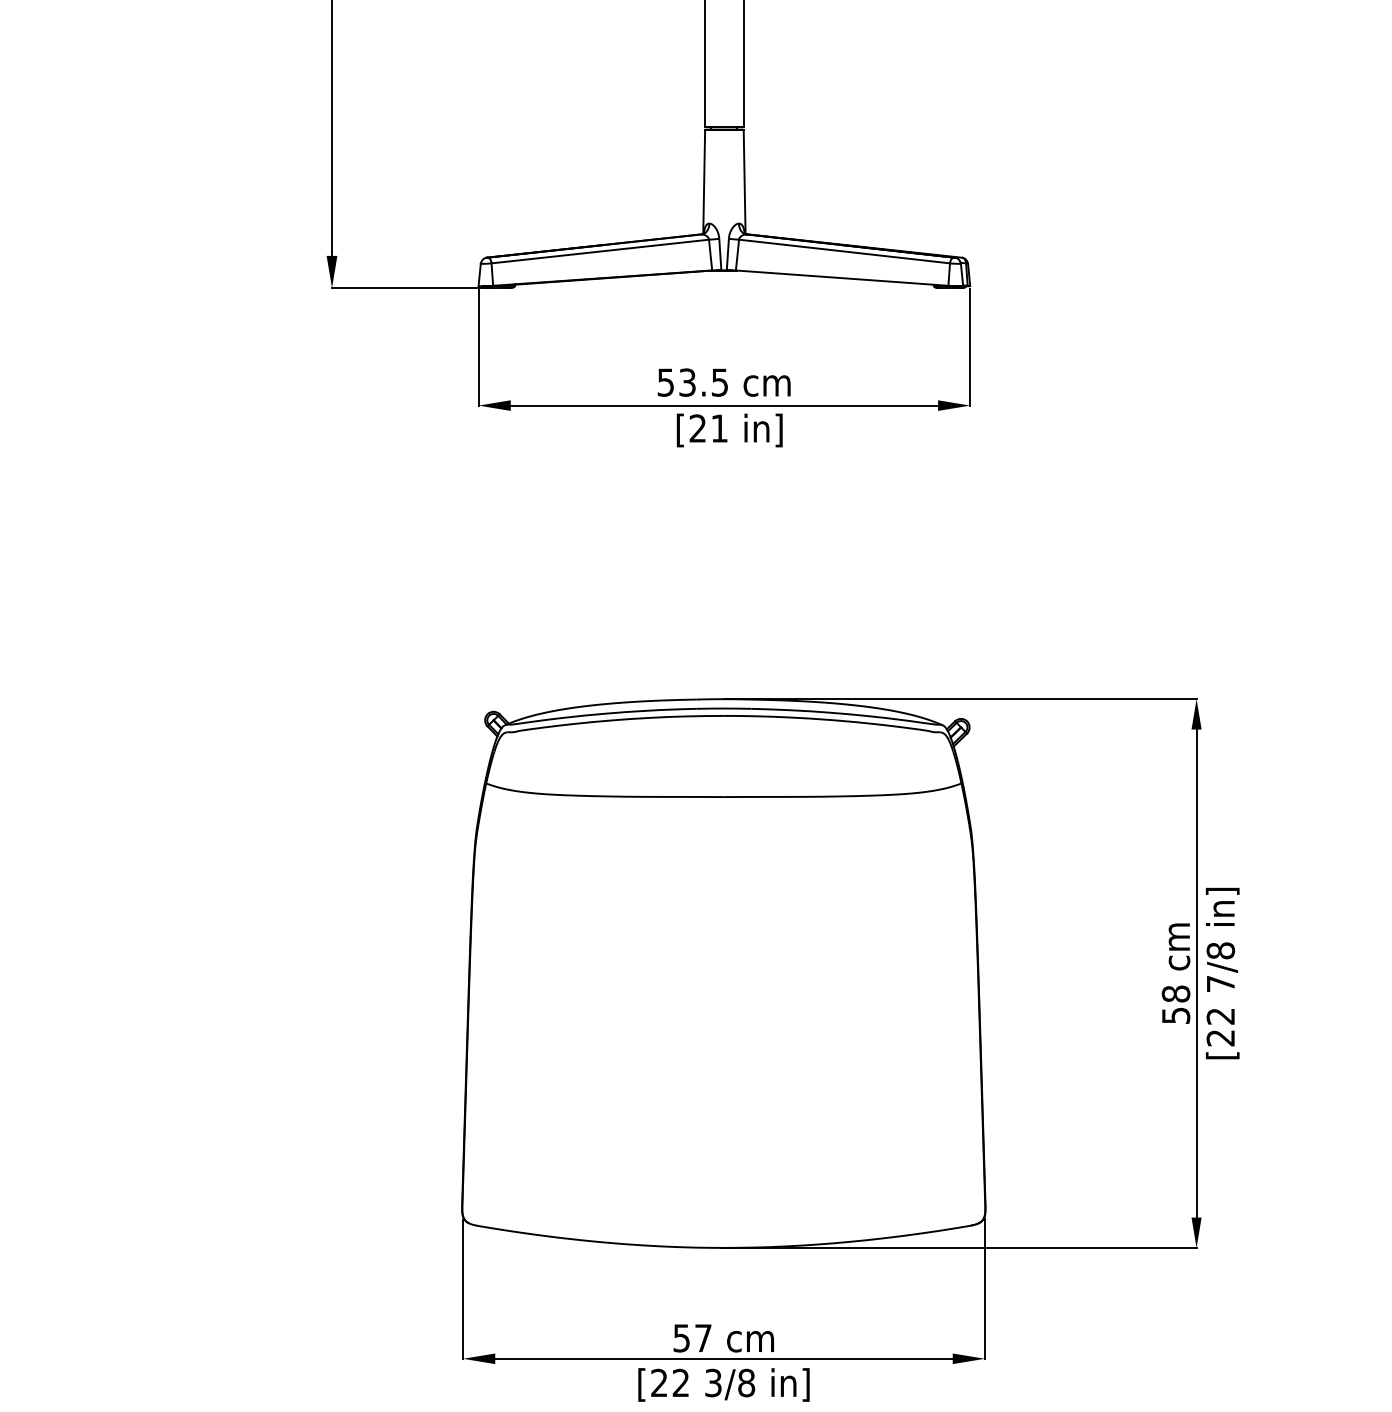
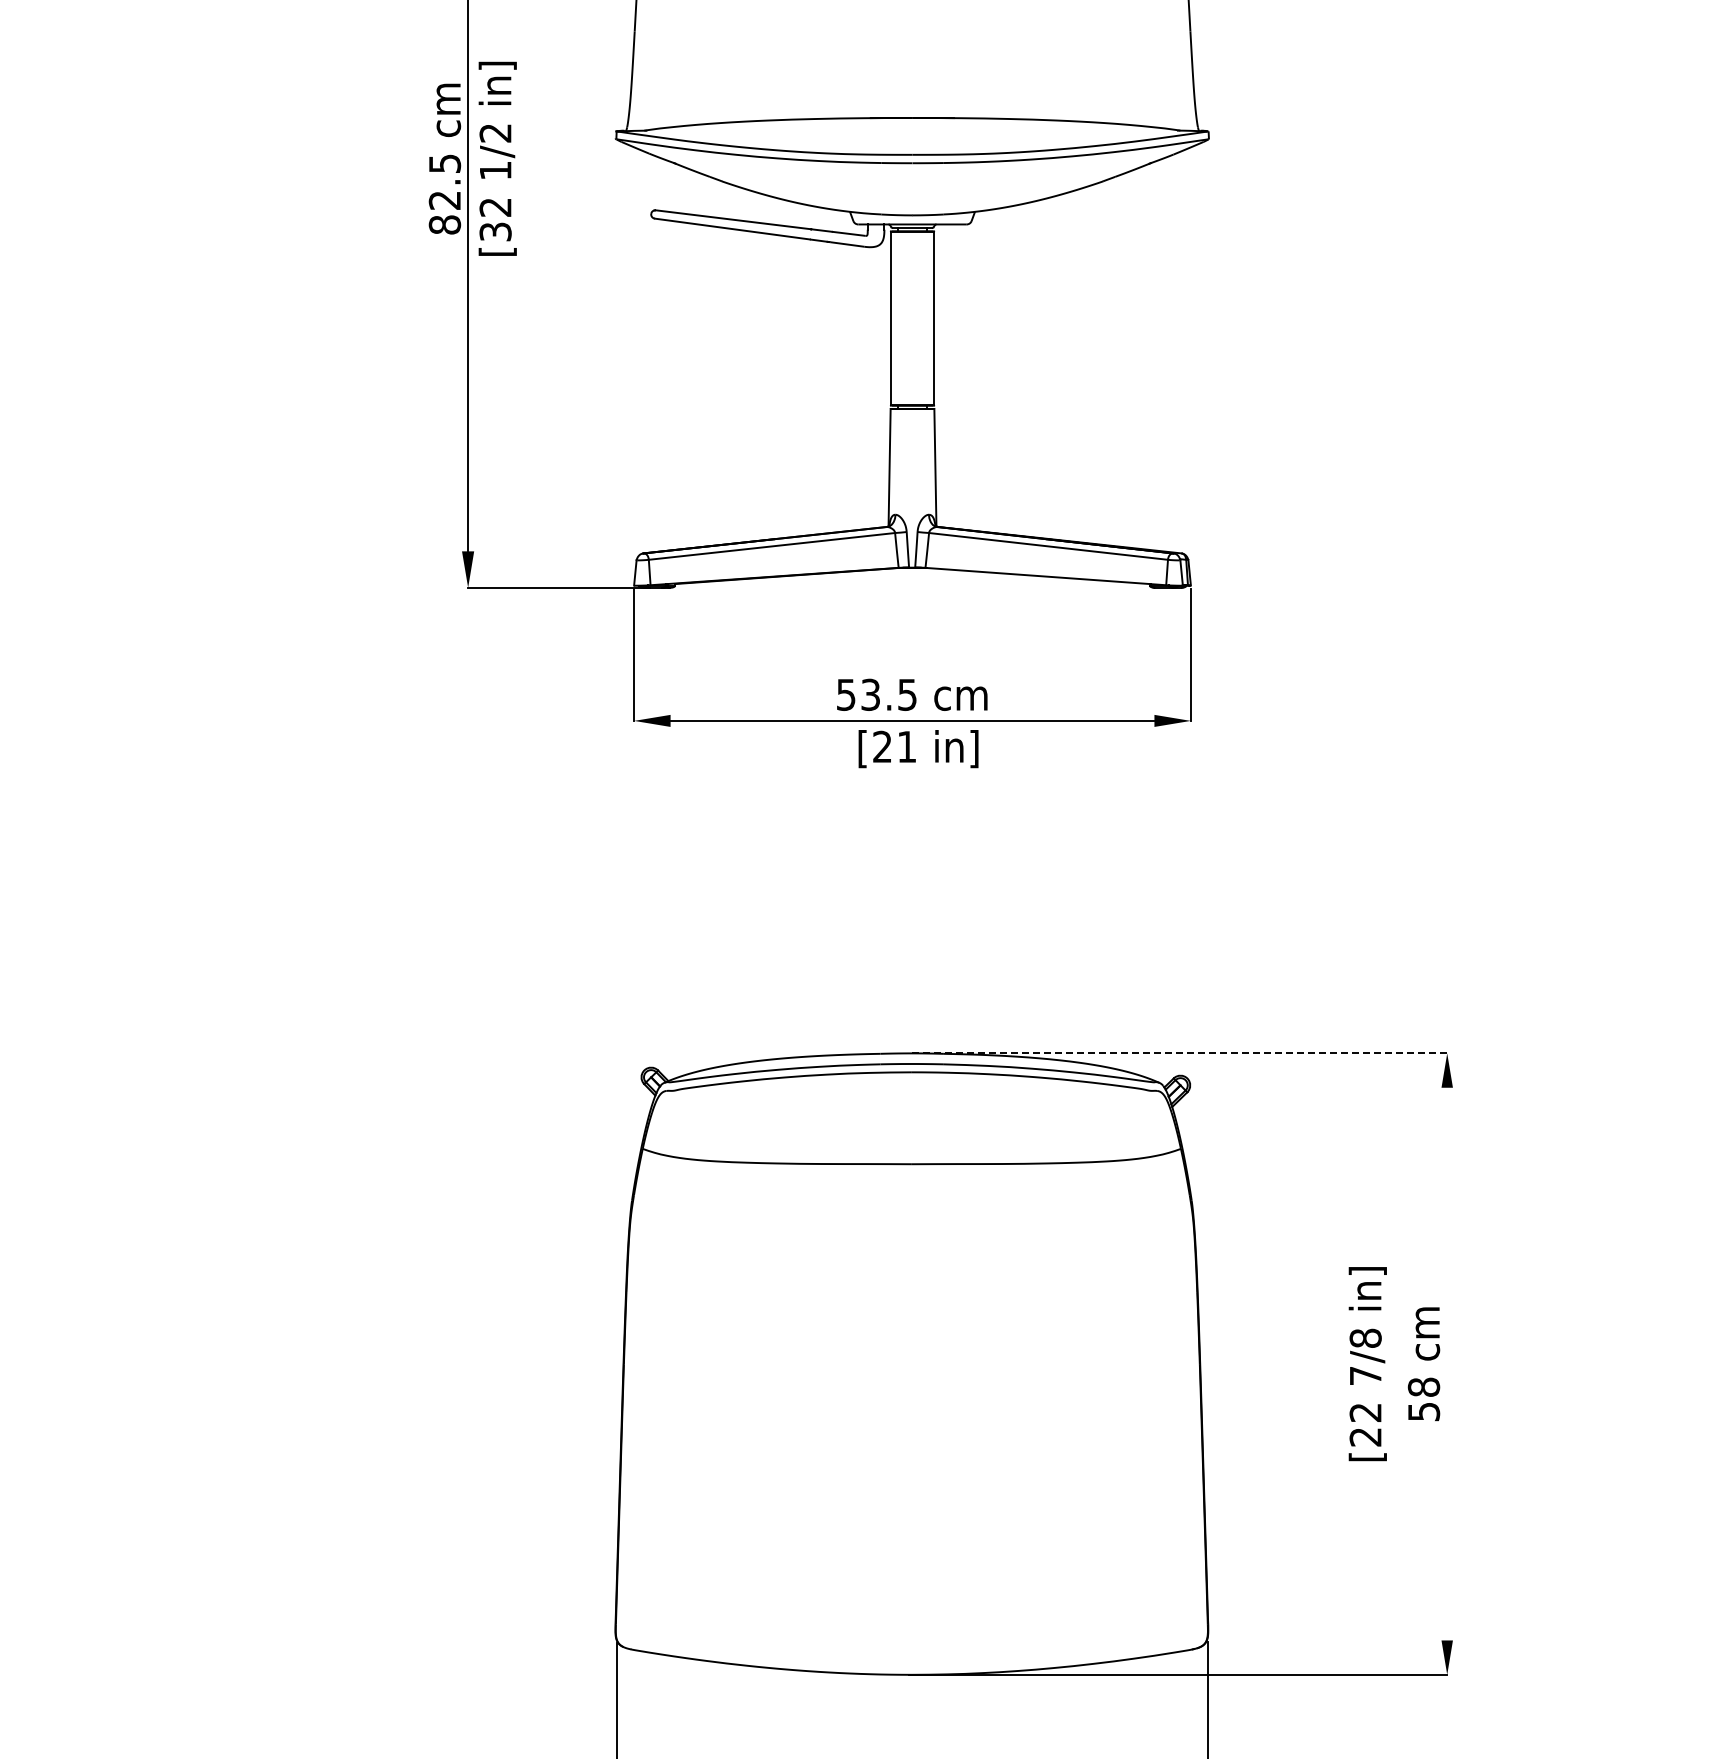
line: (960, 699) -> (1179, 1053), solid -> dashed
line: (1196, 973) -> (1447, 1363), removed
text: (1222, 973) -> (1367, 1364), moved

